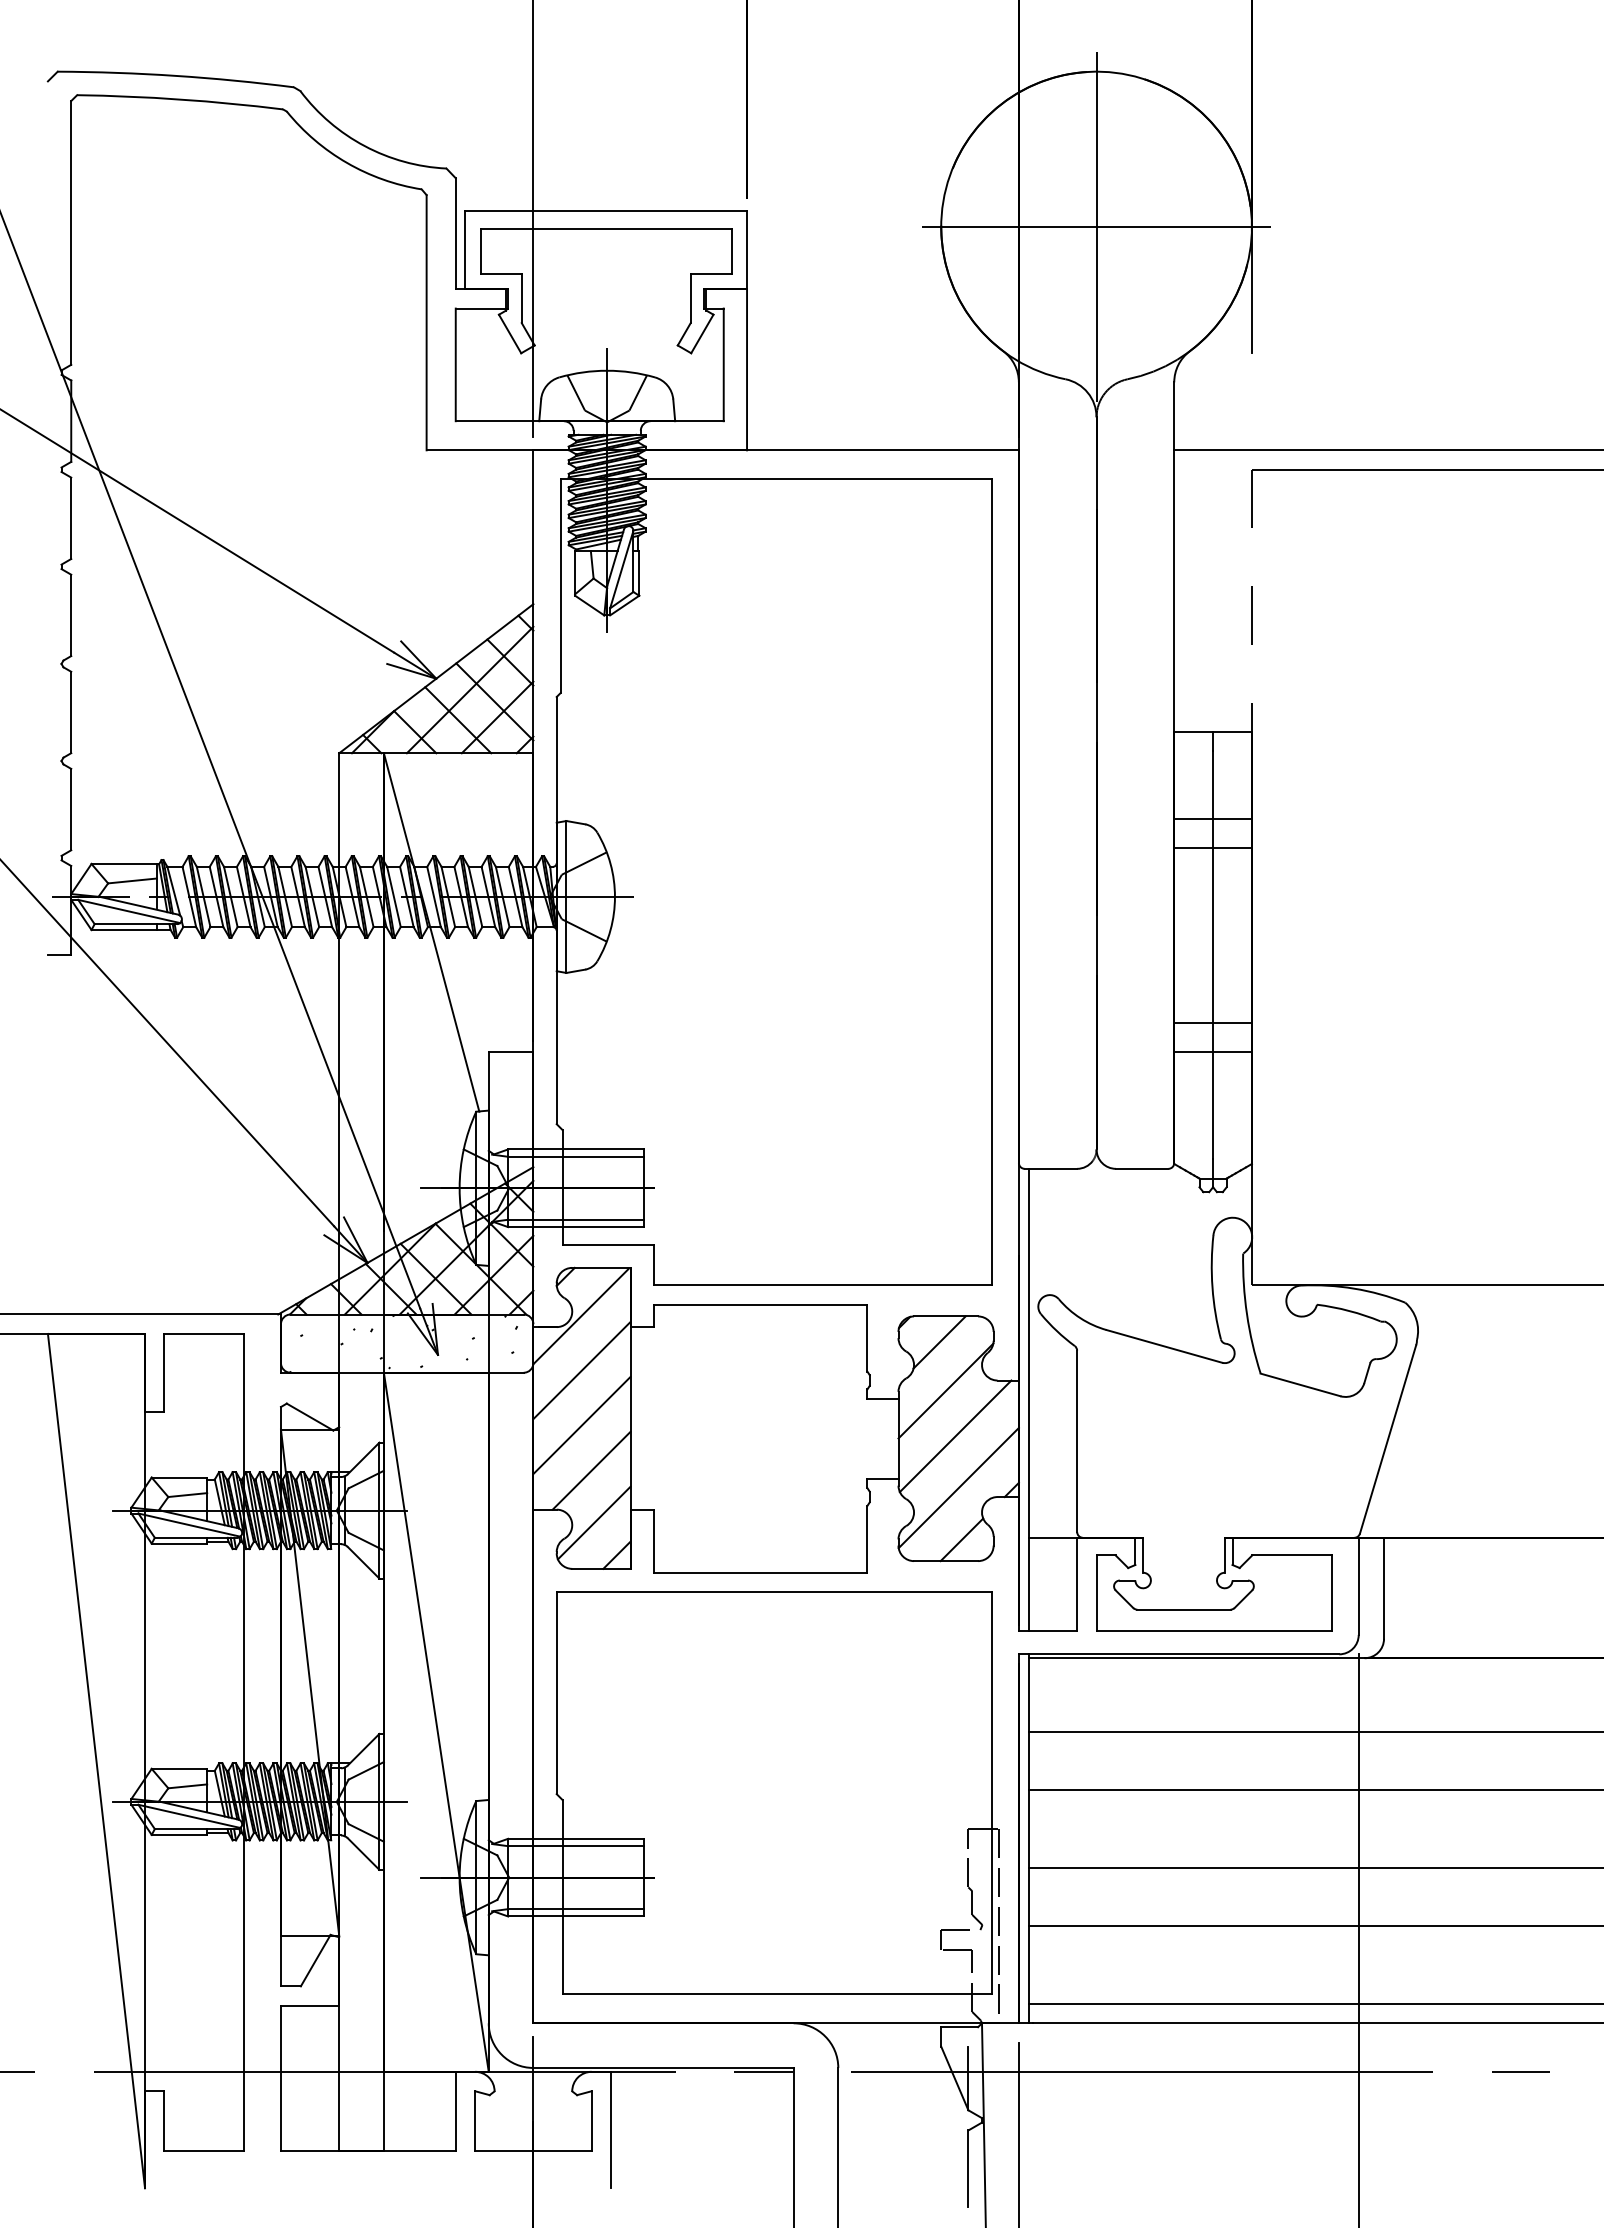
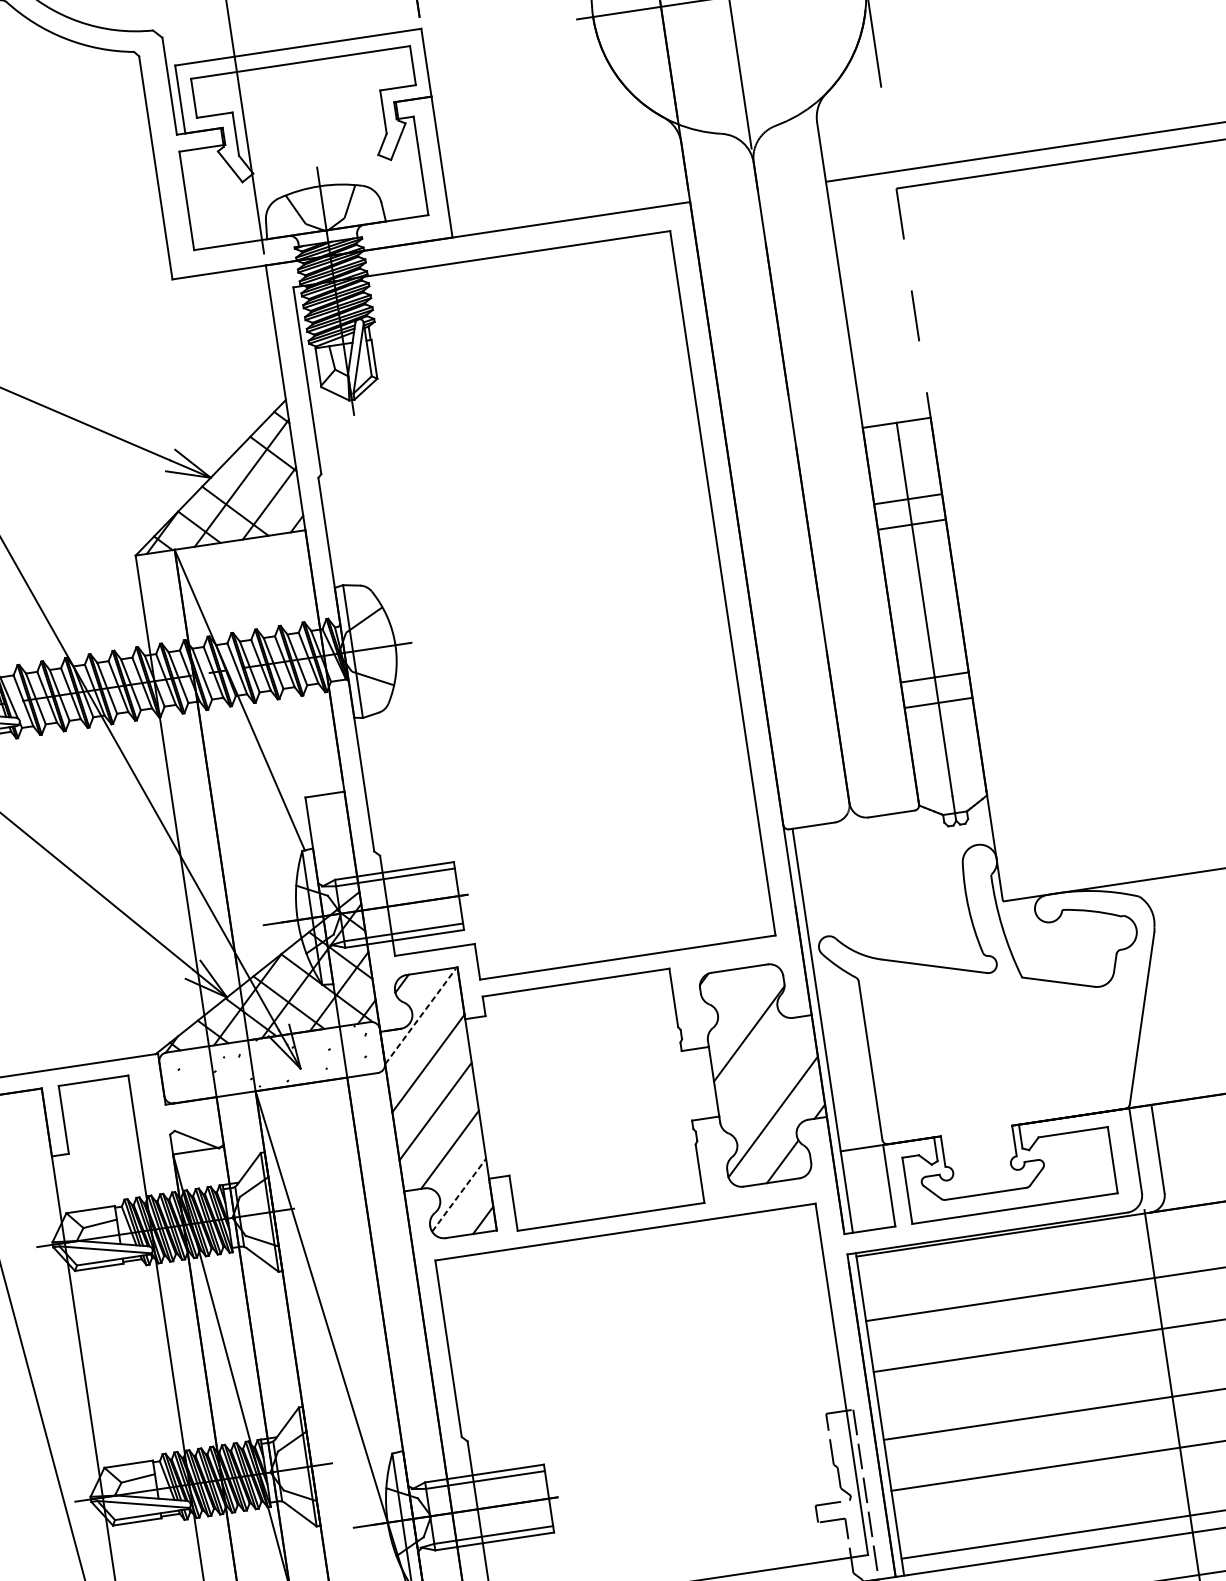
line: (494, 701) -> (264, 490), removed
line: (581, 1316) -> (421, 1016), solid -> dashed
line: (939, 1342) -> (737, 992), removed
line: (955, 1436) -> (763, 1072), removed
line: (594, 1522) -> (459, 1194), solid -> dashed

